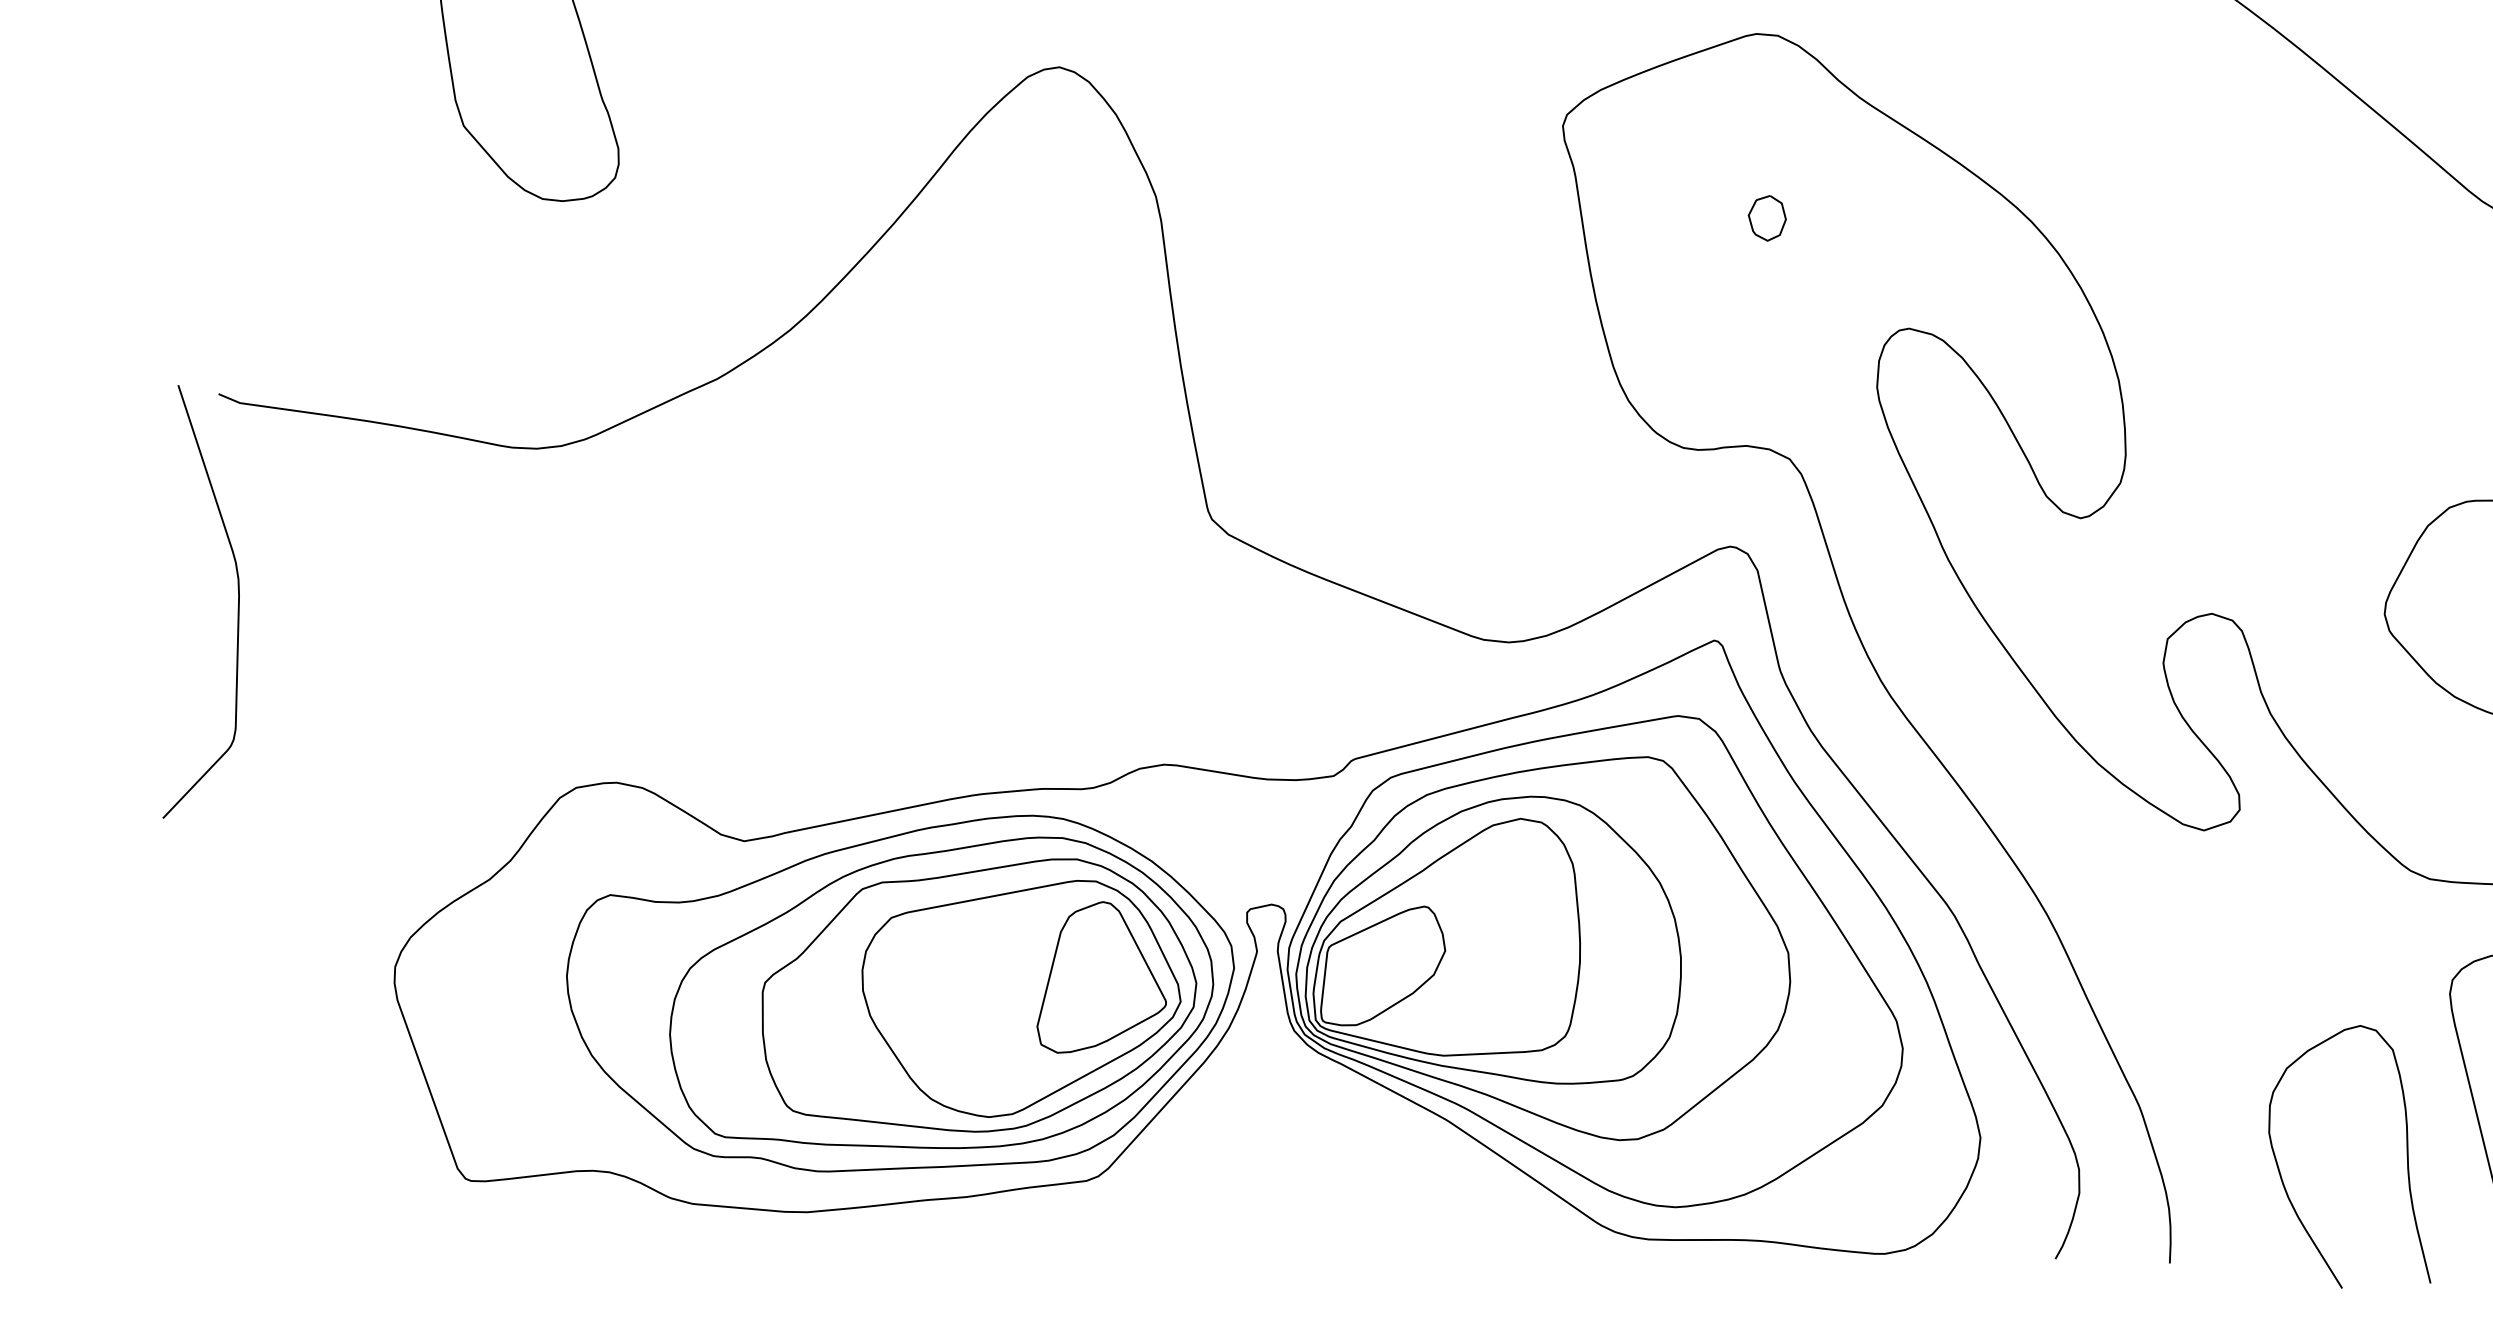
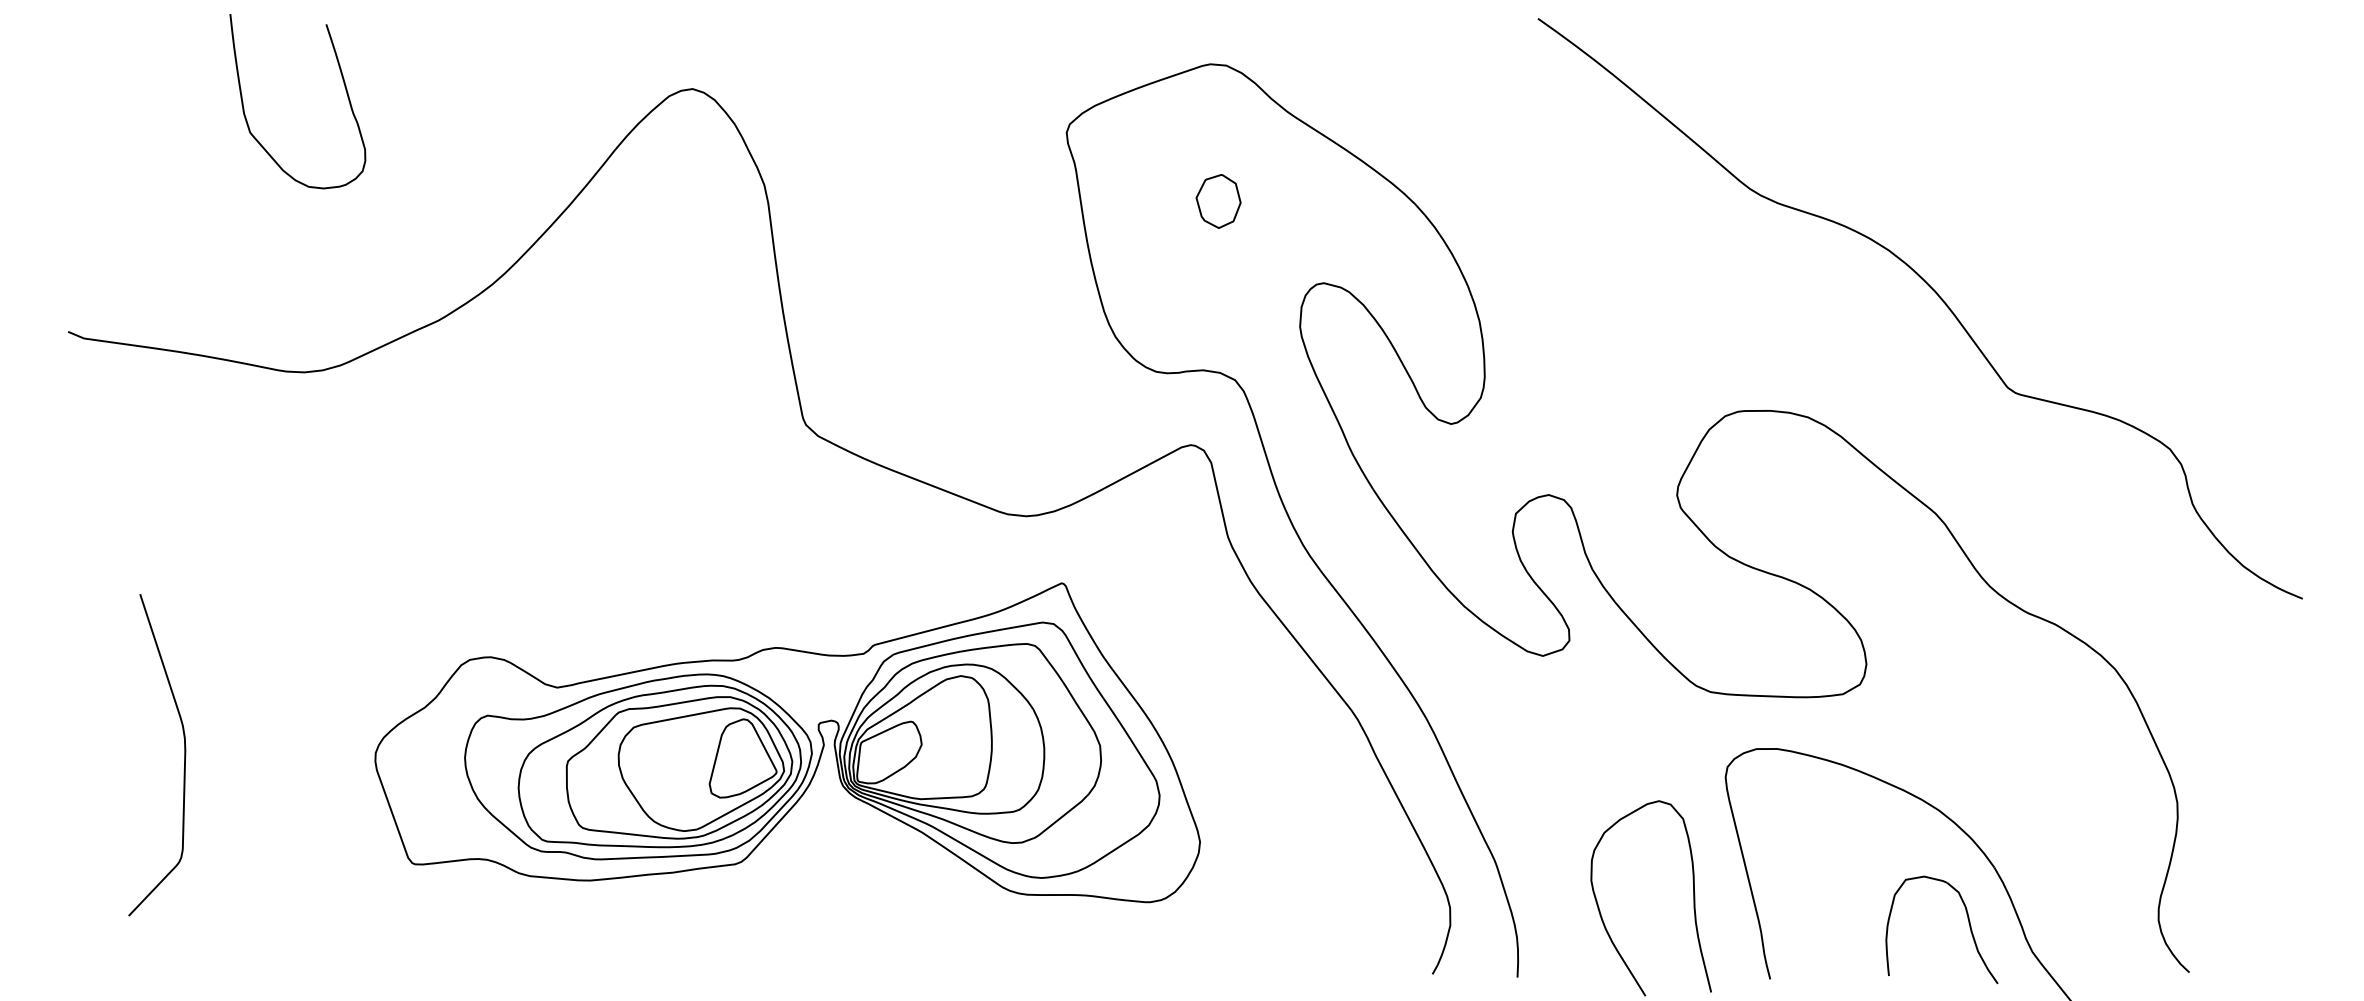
part: (1767, 217) -> (1218, 200), size x1.6
curve: (237, 602) -> (184, 755), moved
part: (1187, 946) -> (787, 742), size x0.7

